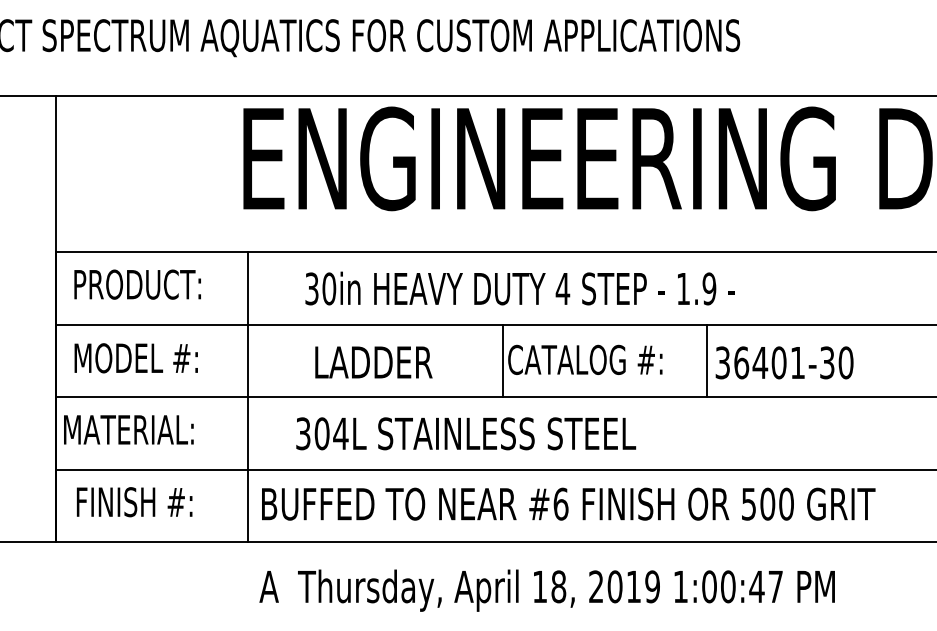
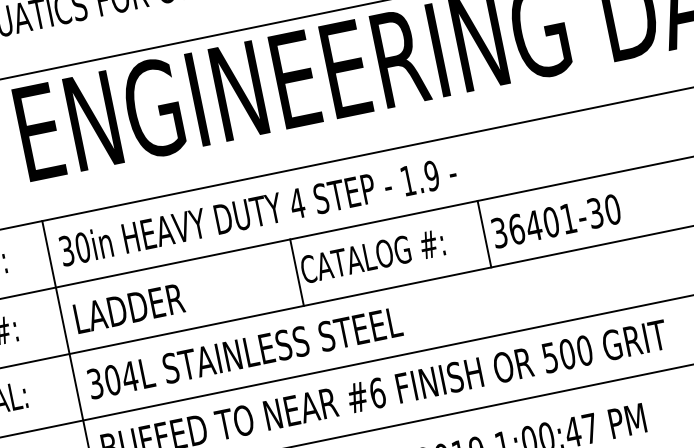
text: (519, 288) -> (257, 211), moved
text: (373, 362) -> (128, 308), moved
text: (466, 433) -> (245, 352), moved

